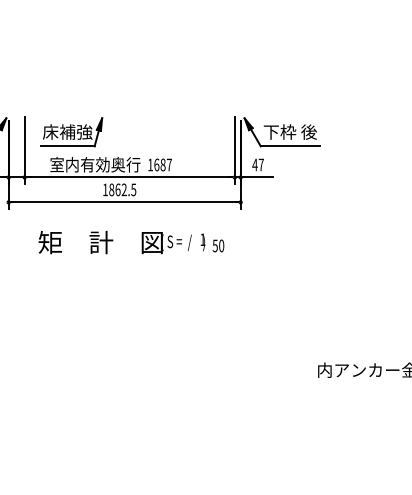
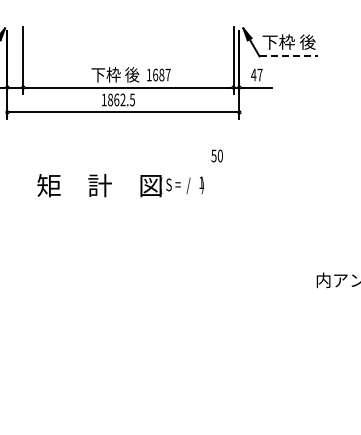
part: (71, 132) -> (70, 42), removed
line: (290, 146) -> (289, 56), solid -> dashed
text: (95, 164) -> (94, 74), 室内有効奥行 -> 下枠 後
text: (121, 242) -> (120, 185), moved

